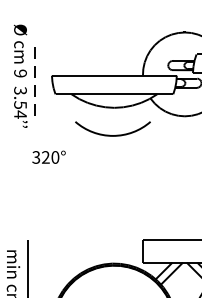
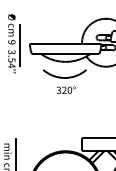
line: (33, 79) -> (19, 45), dashed -> solid
text: (47, 155) -> (65, 89), moved

